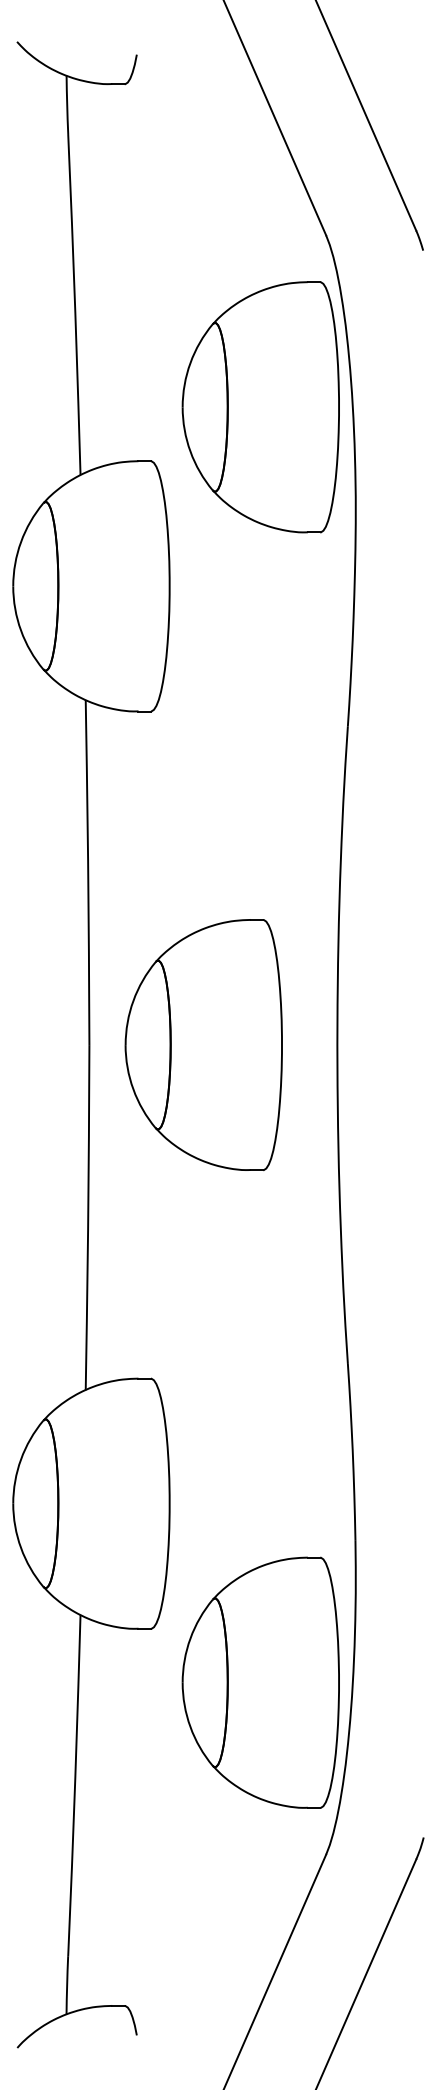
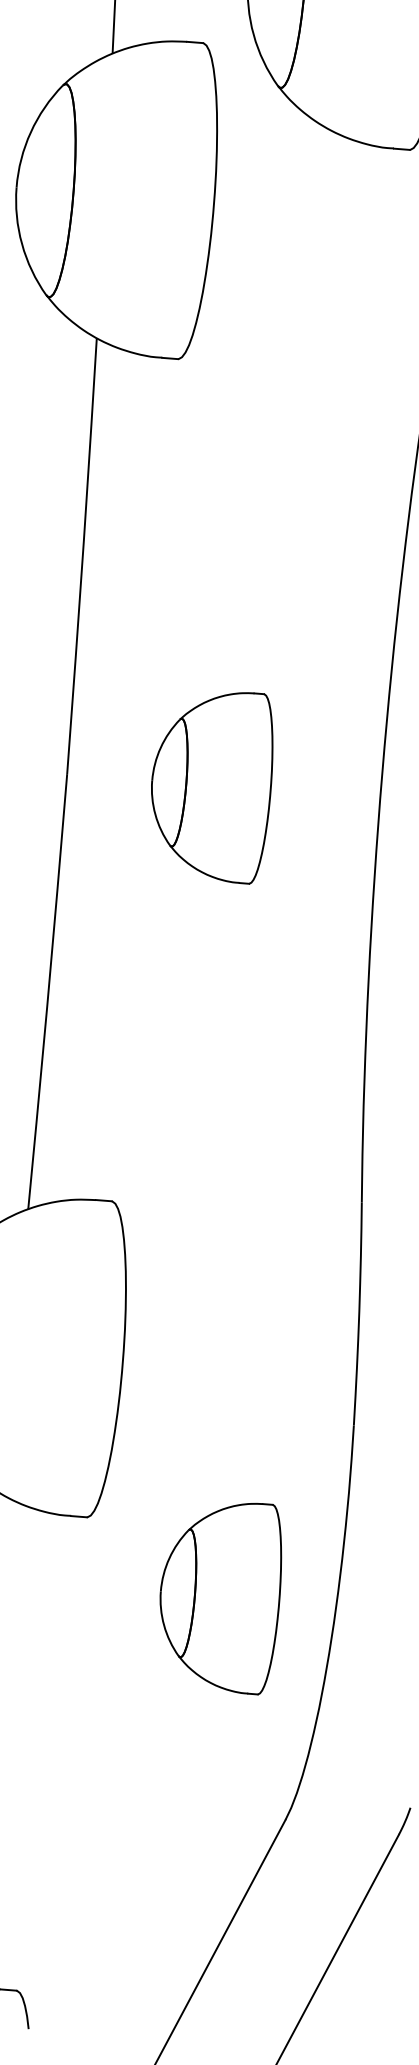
part: (203, 1044) -> (211, 784), size x0.6
part: (260, 1682) -> (219, 1595), size x0.6

